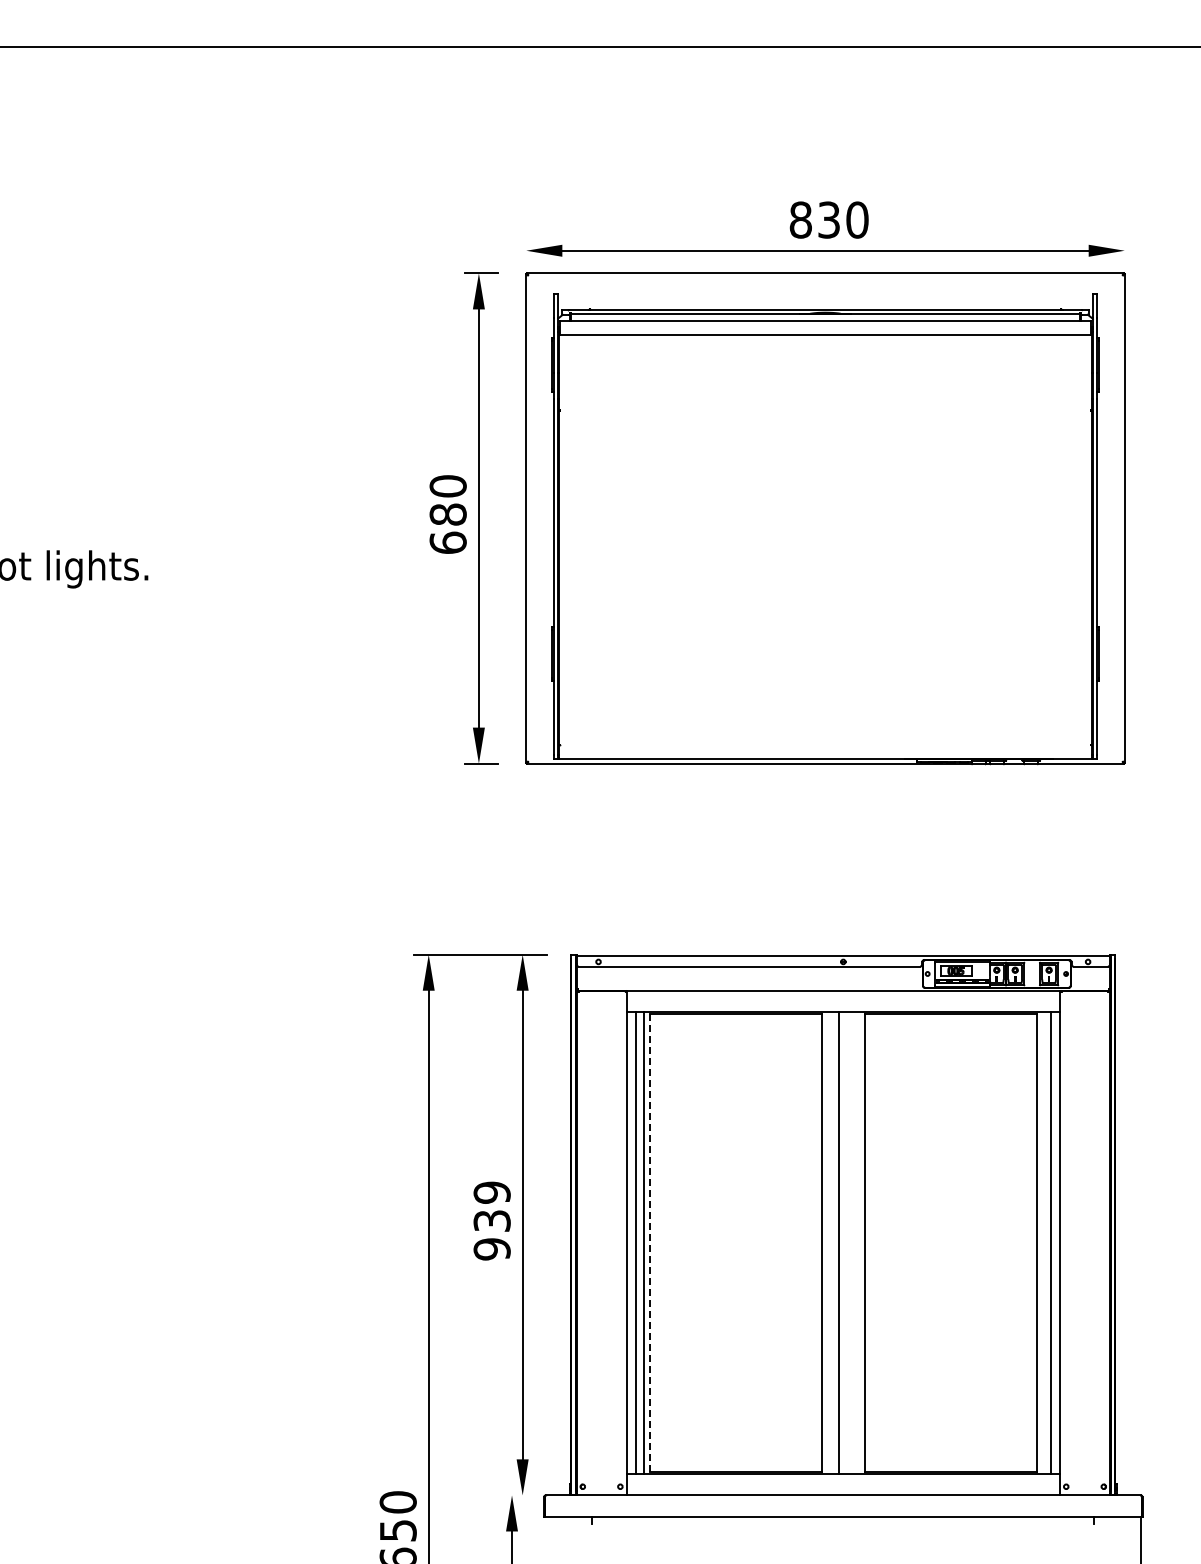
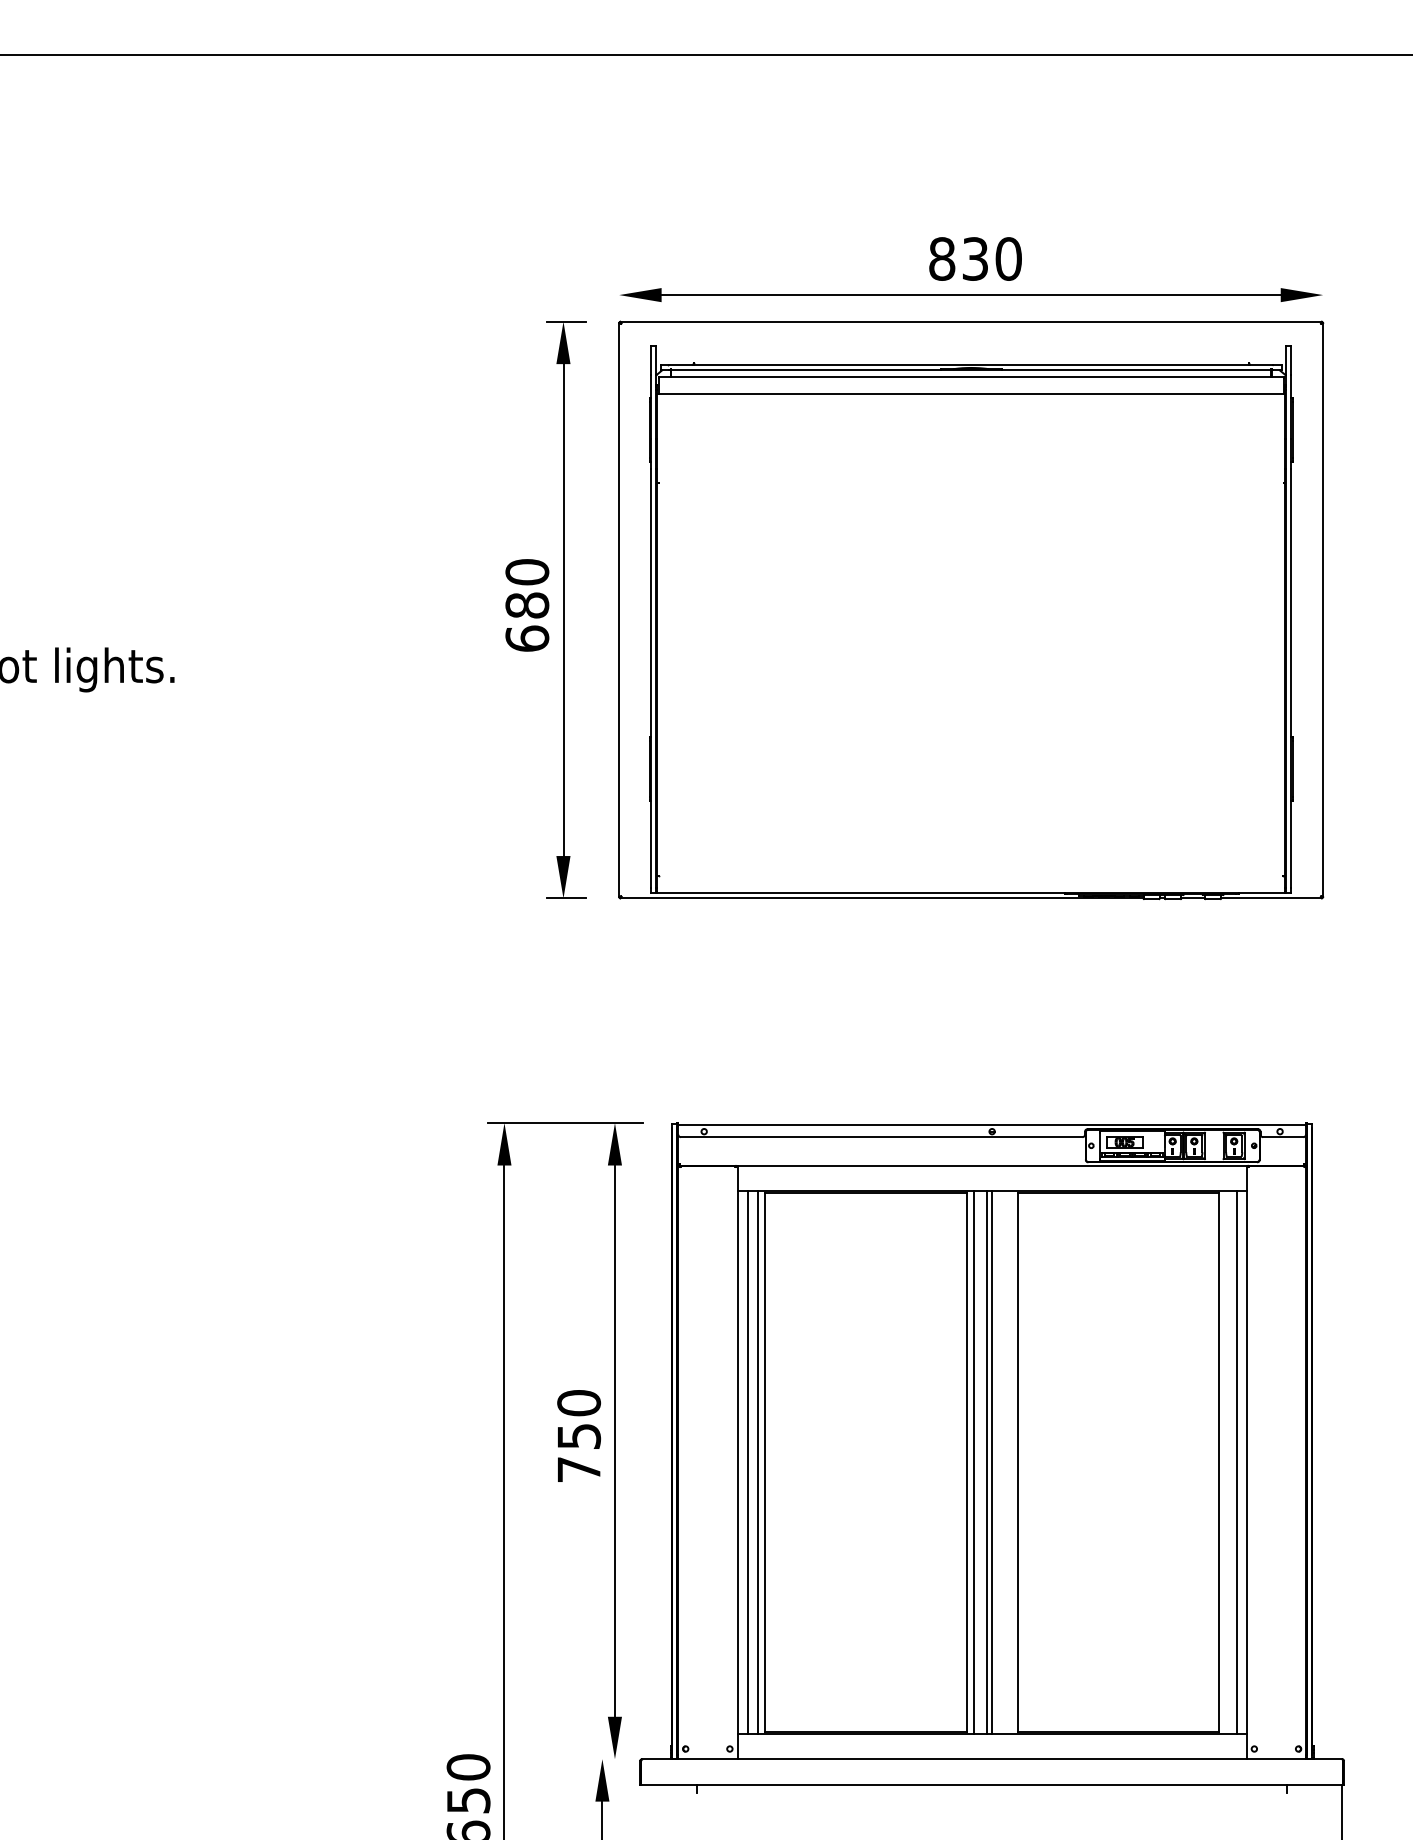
text: (491, 1220) -> (578, 1435), 939 -> 750
line: (650, 1242) -> (765, 1461), dashed -> solid
line: (827, 1242) -> (973, 1461), added
line: (843, 1242) -> (992, 1461), added

